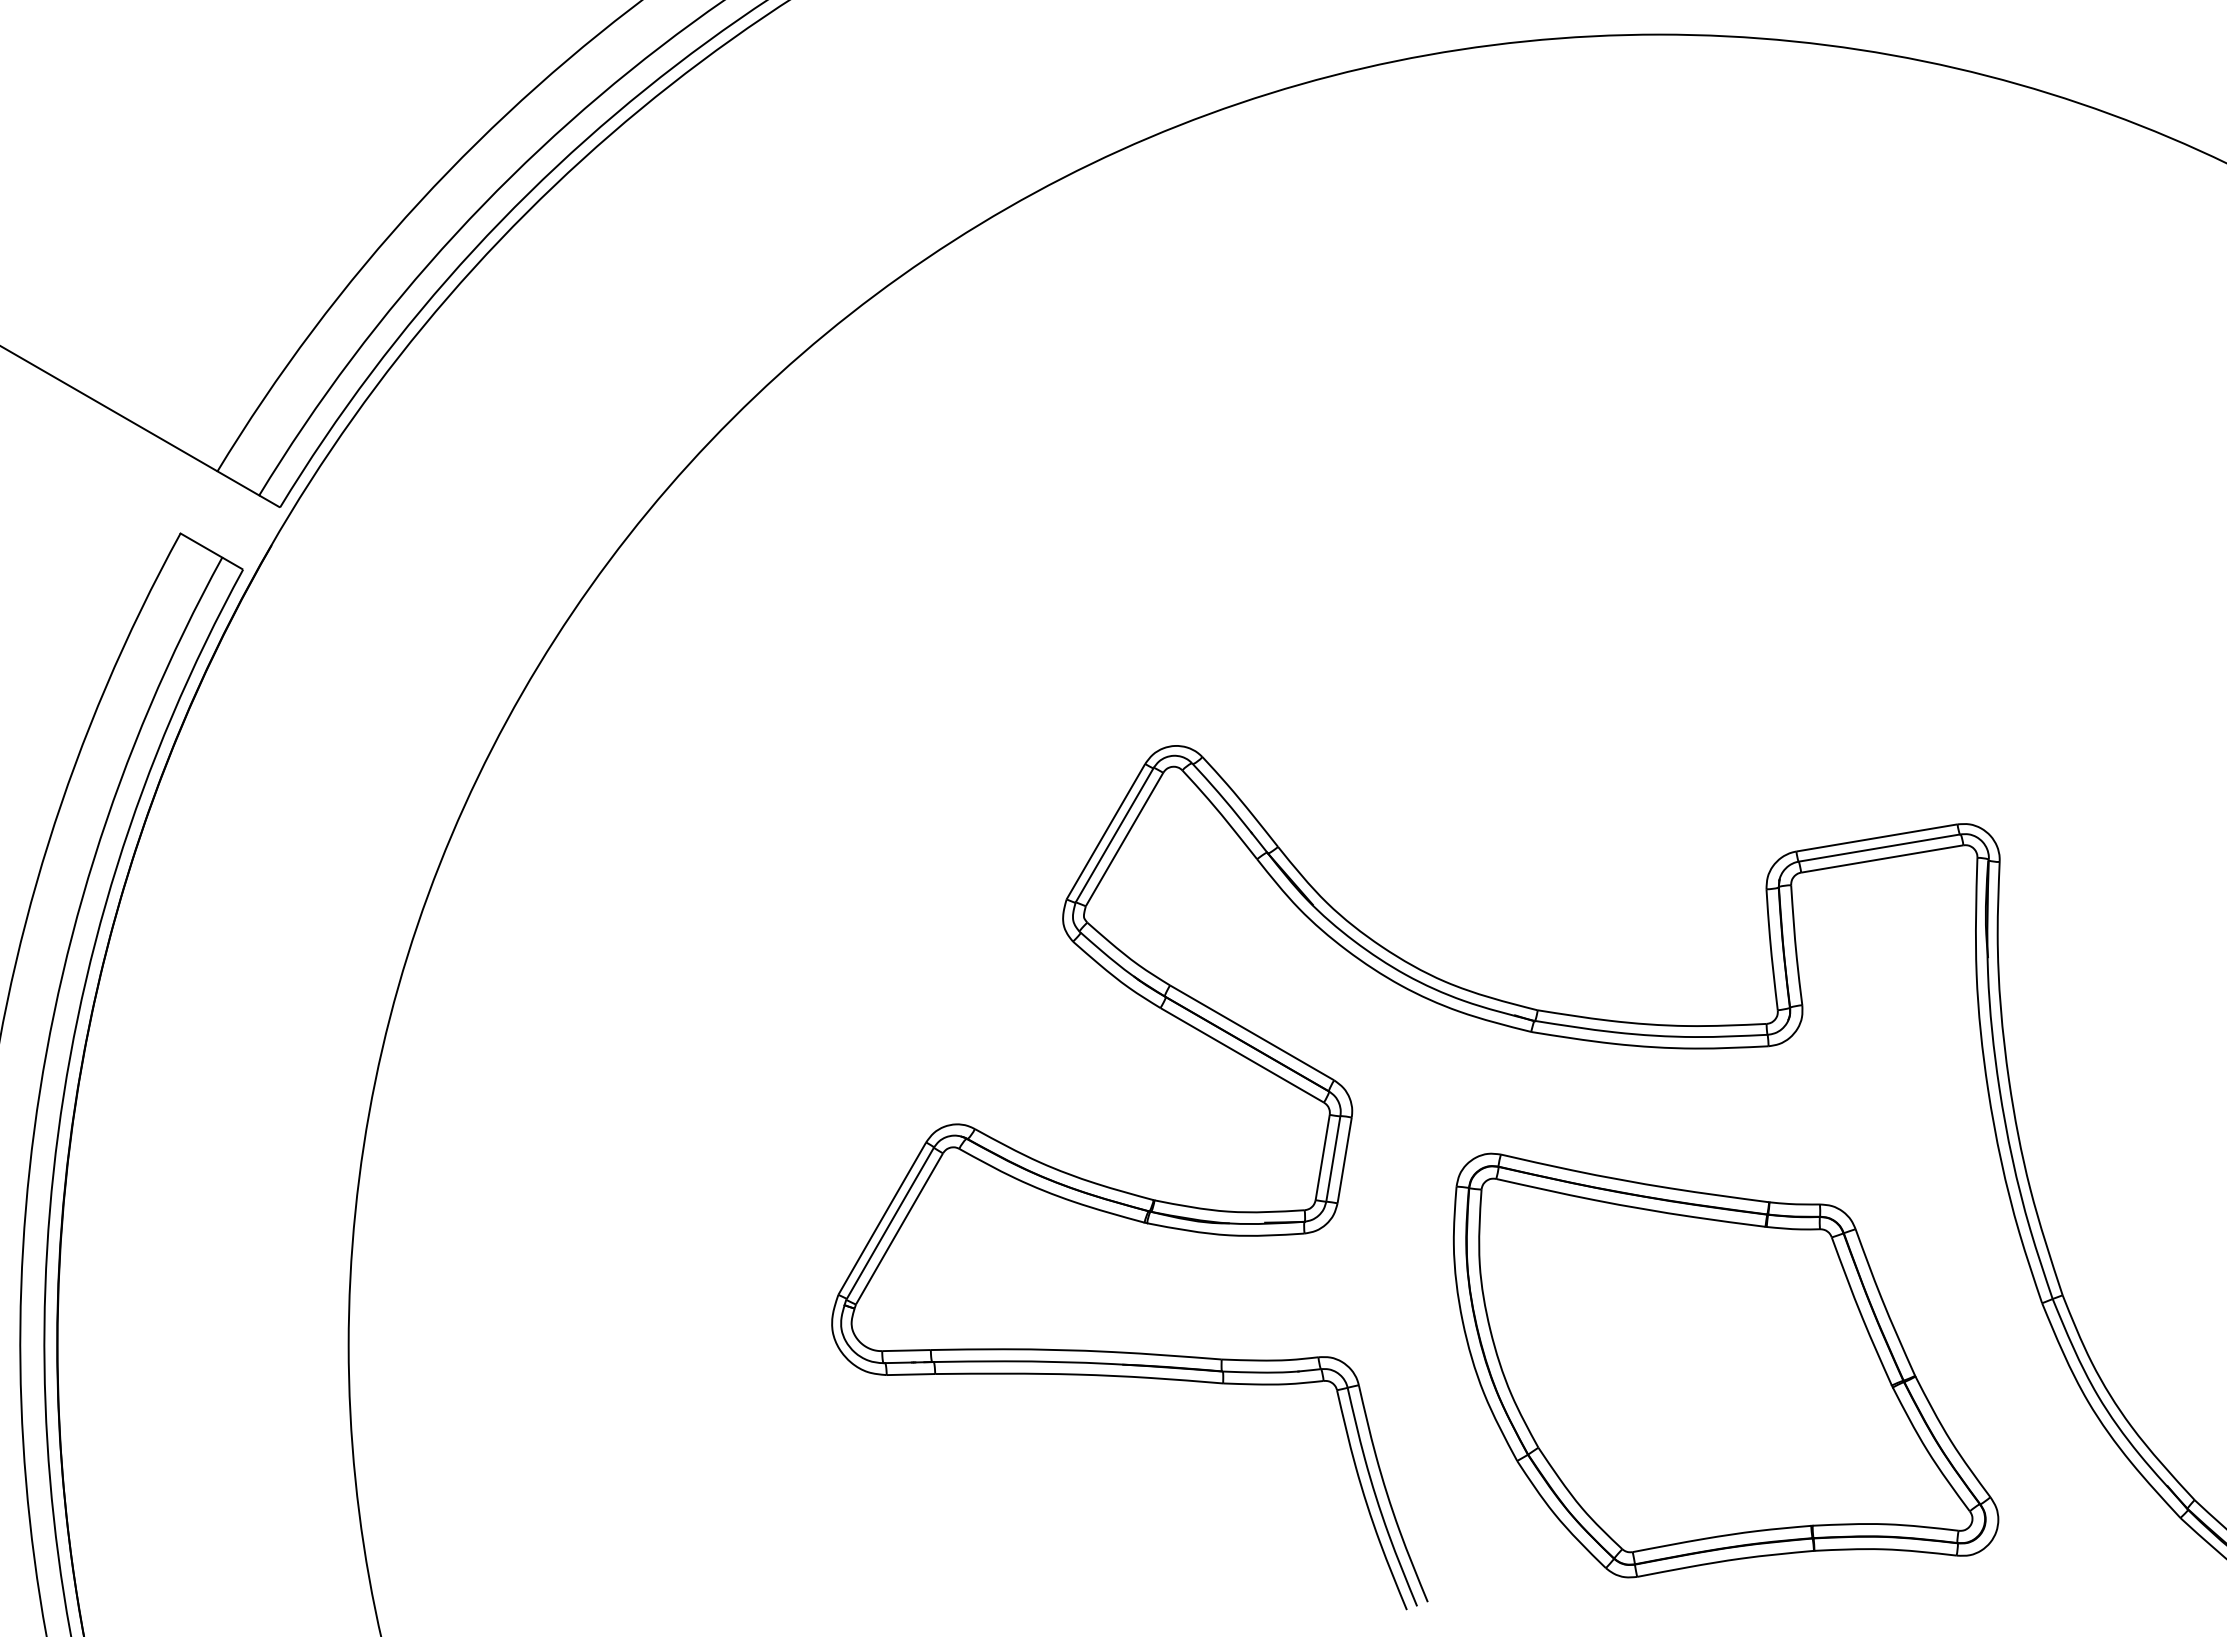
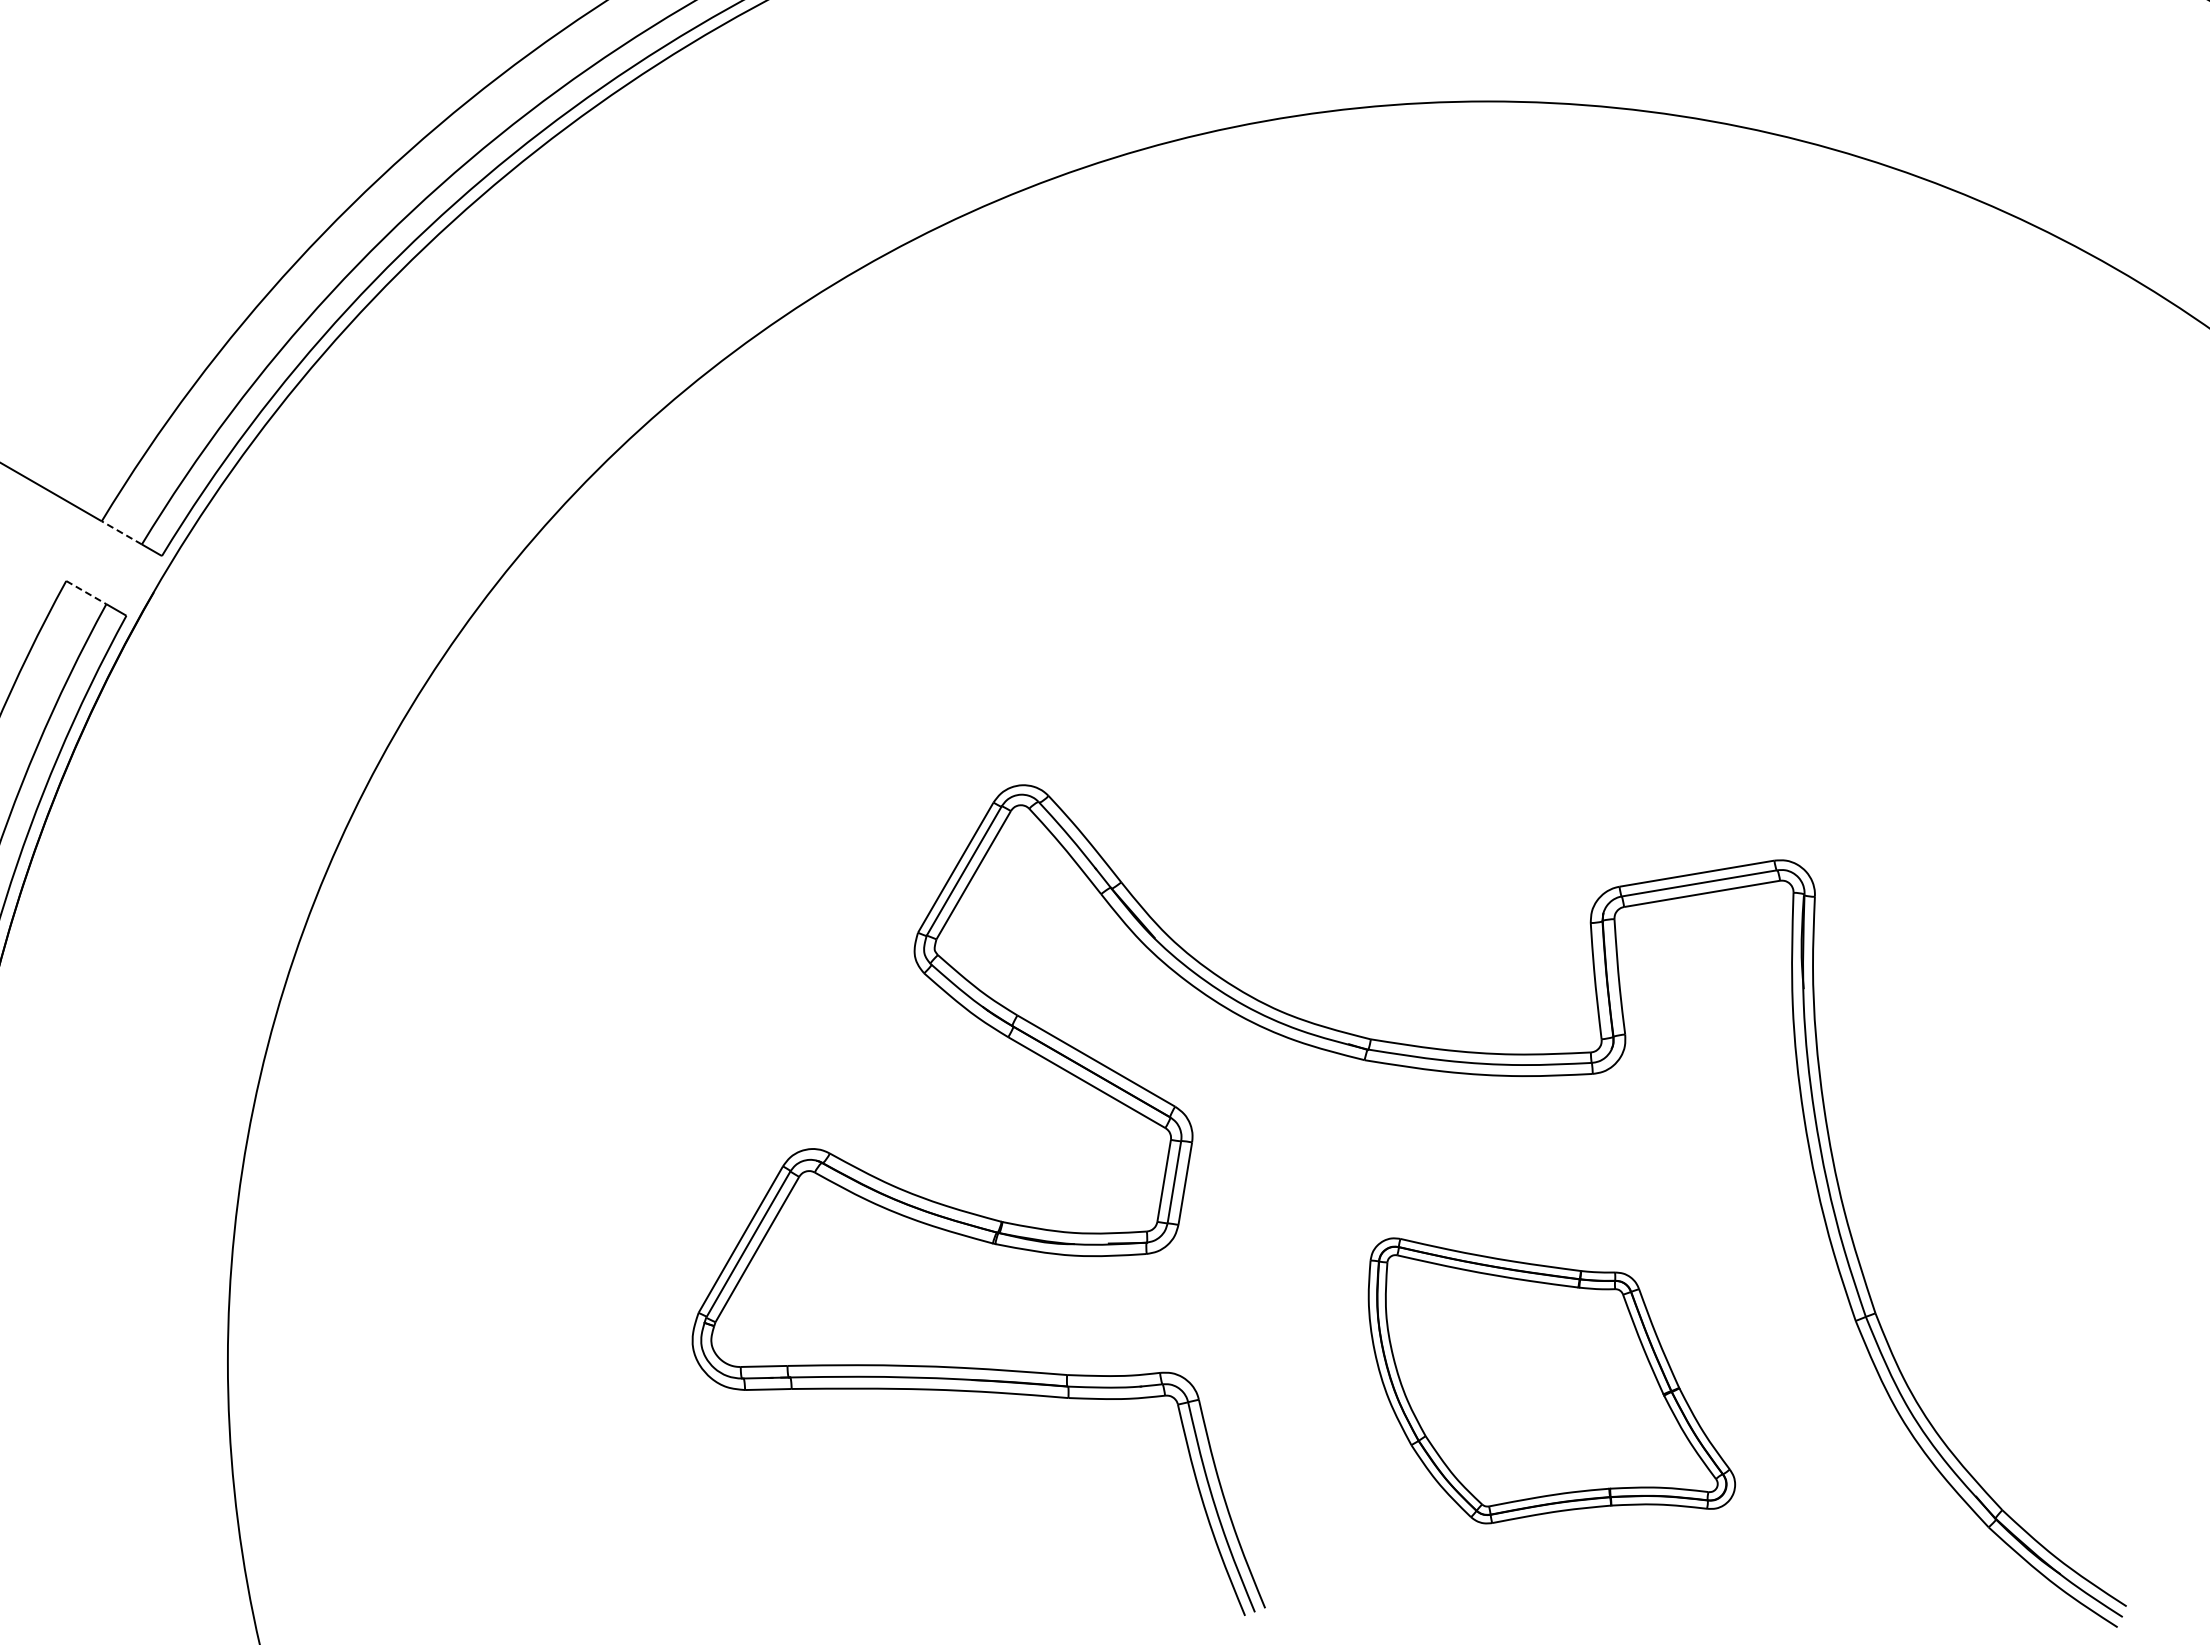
line: (238, 483) -> (121, 532), solid -> dashed
line: (201, 545) -> (86, 592), solid -> dashed
part: (1725, 1365) -> (1551, 1380), size x0.7

